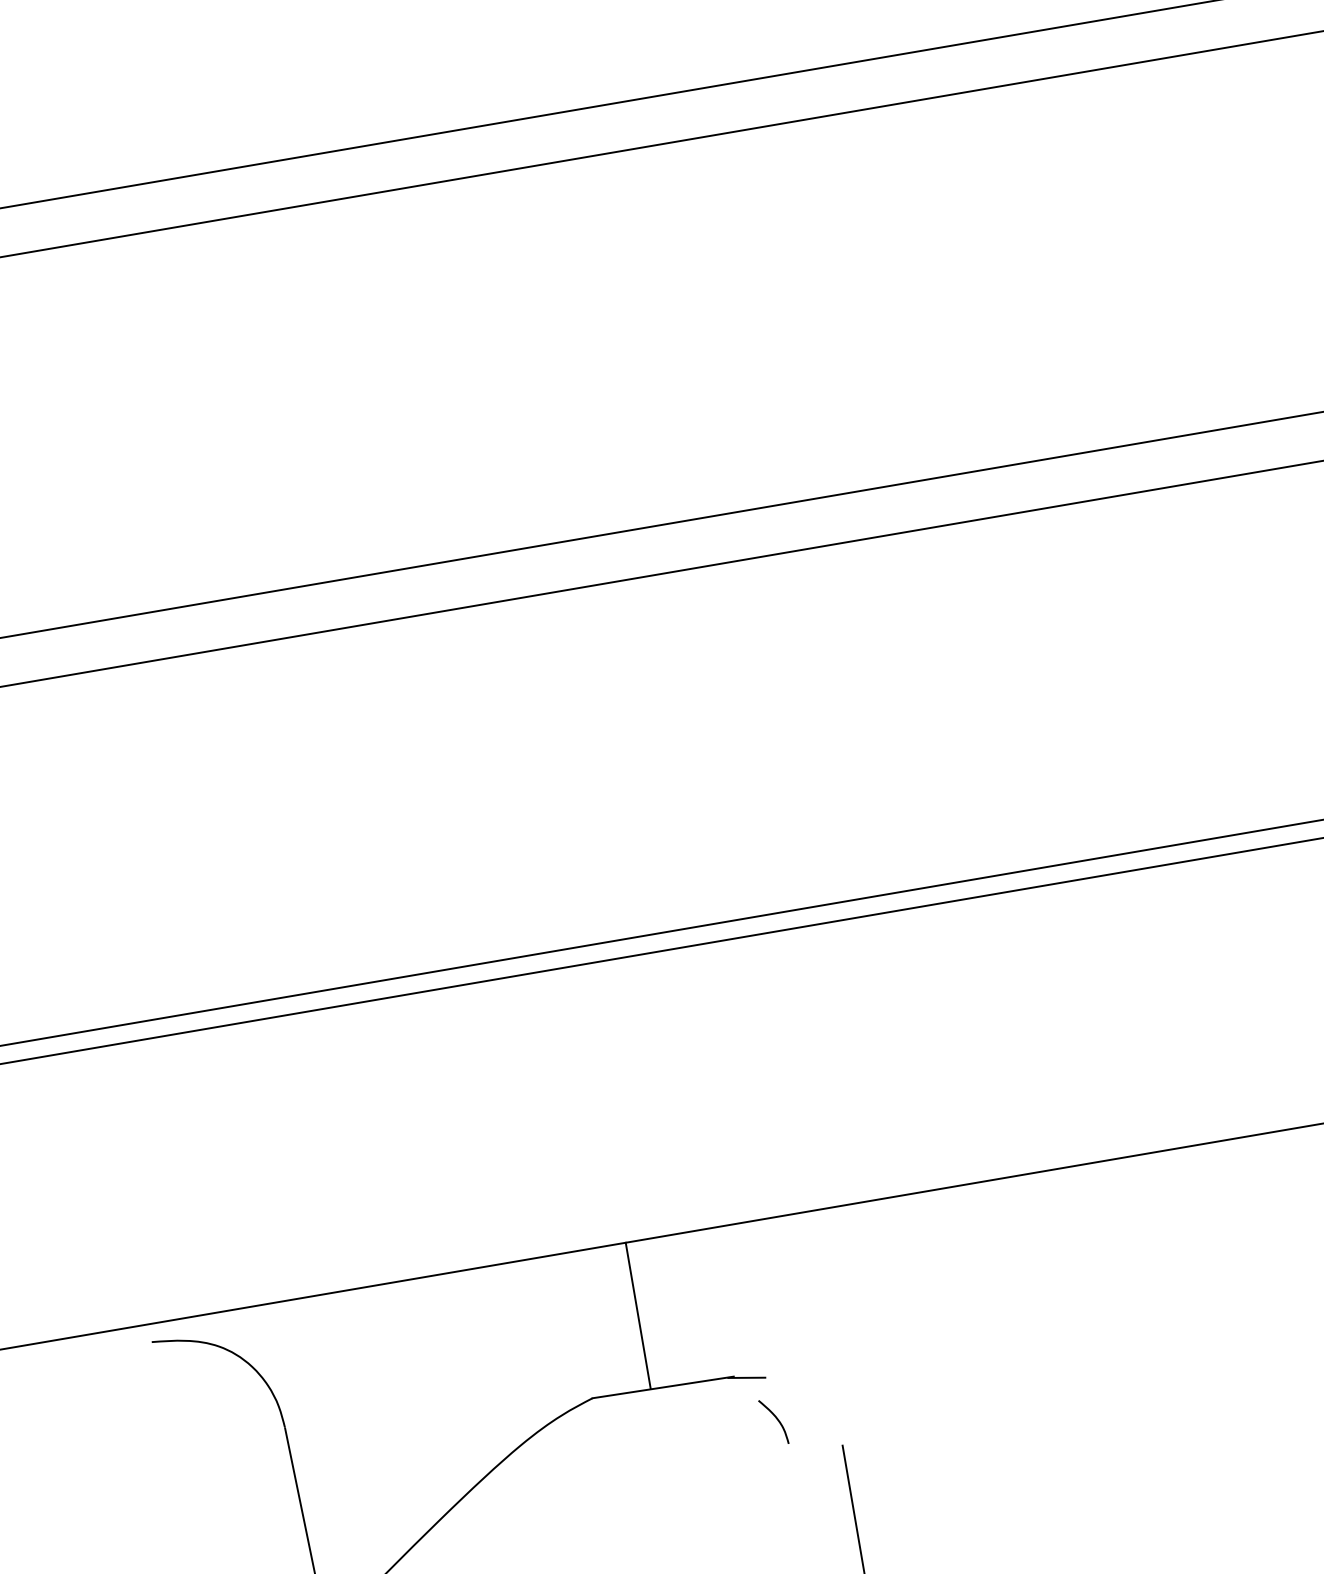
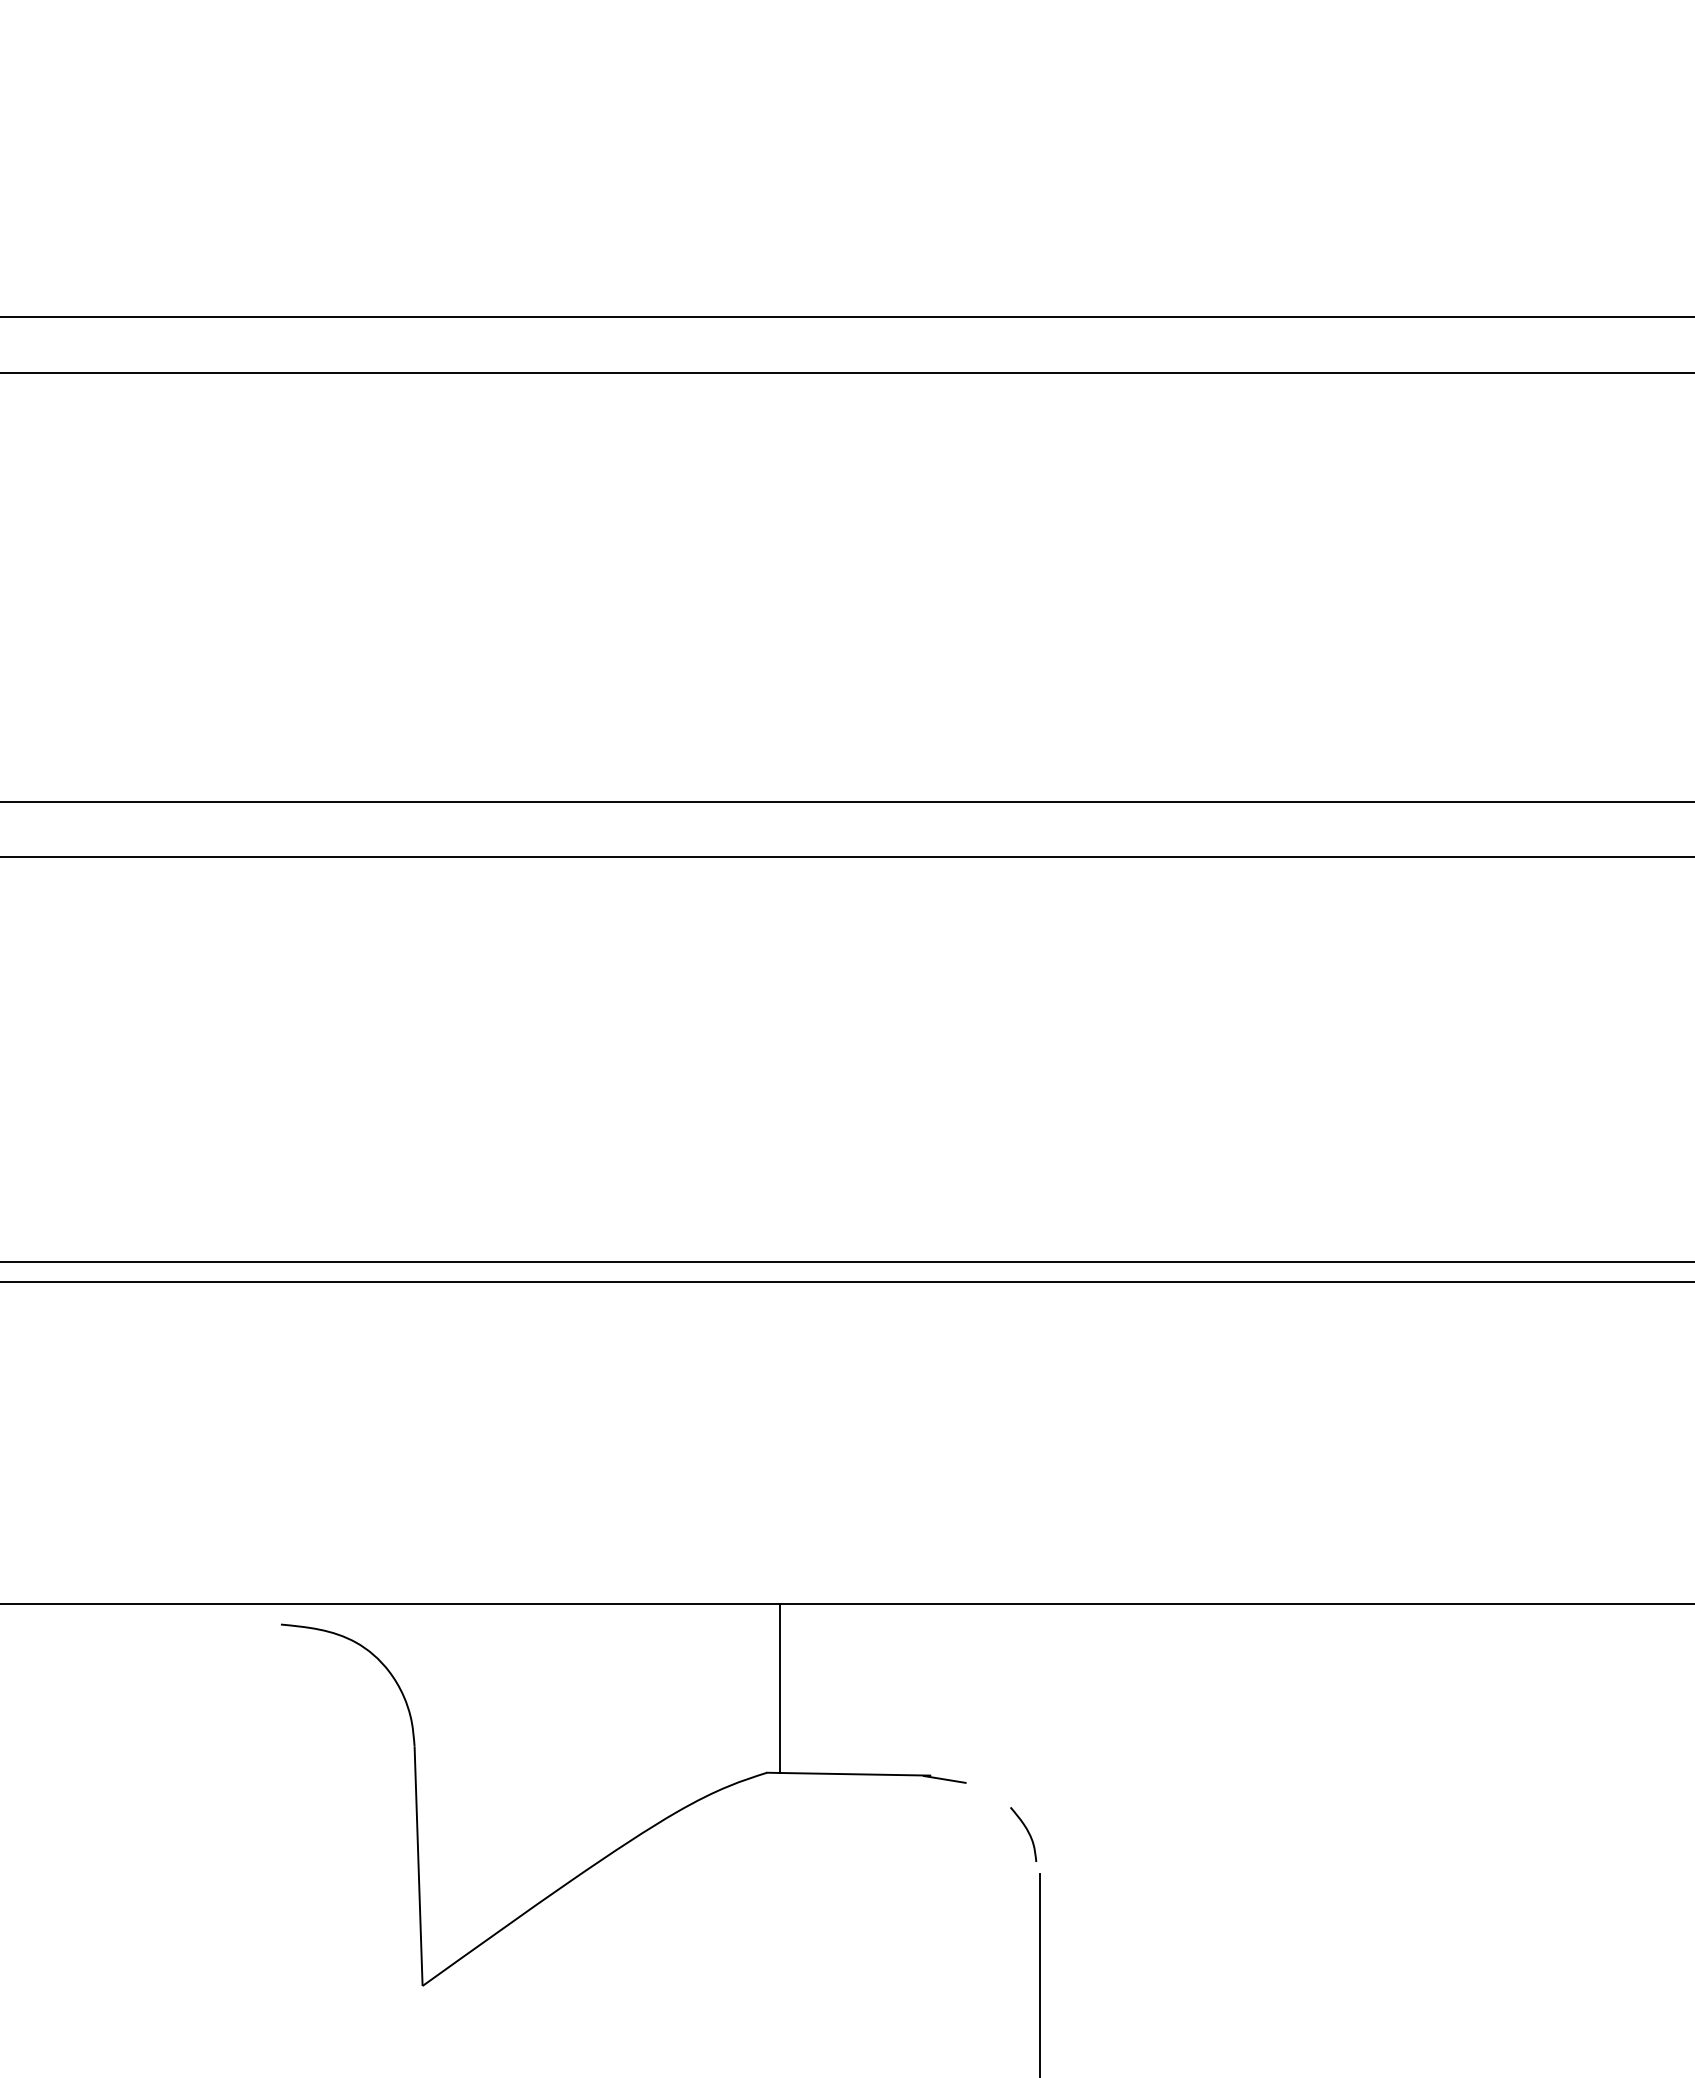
line: (638, 1314) -> (780, 1687), moved
curve: (776, 1419) -> (1027, 1832), moved

